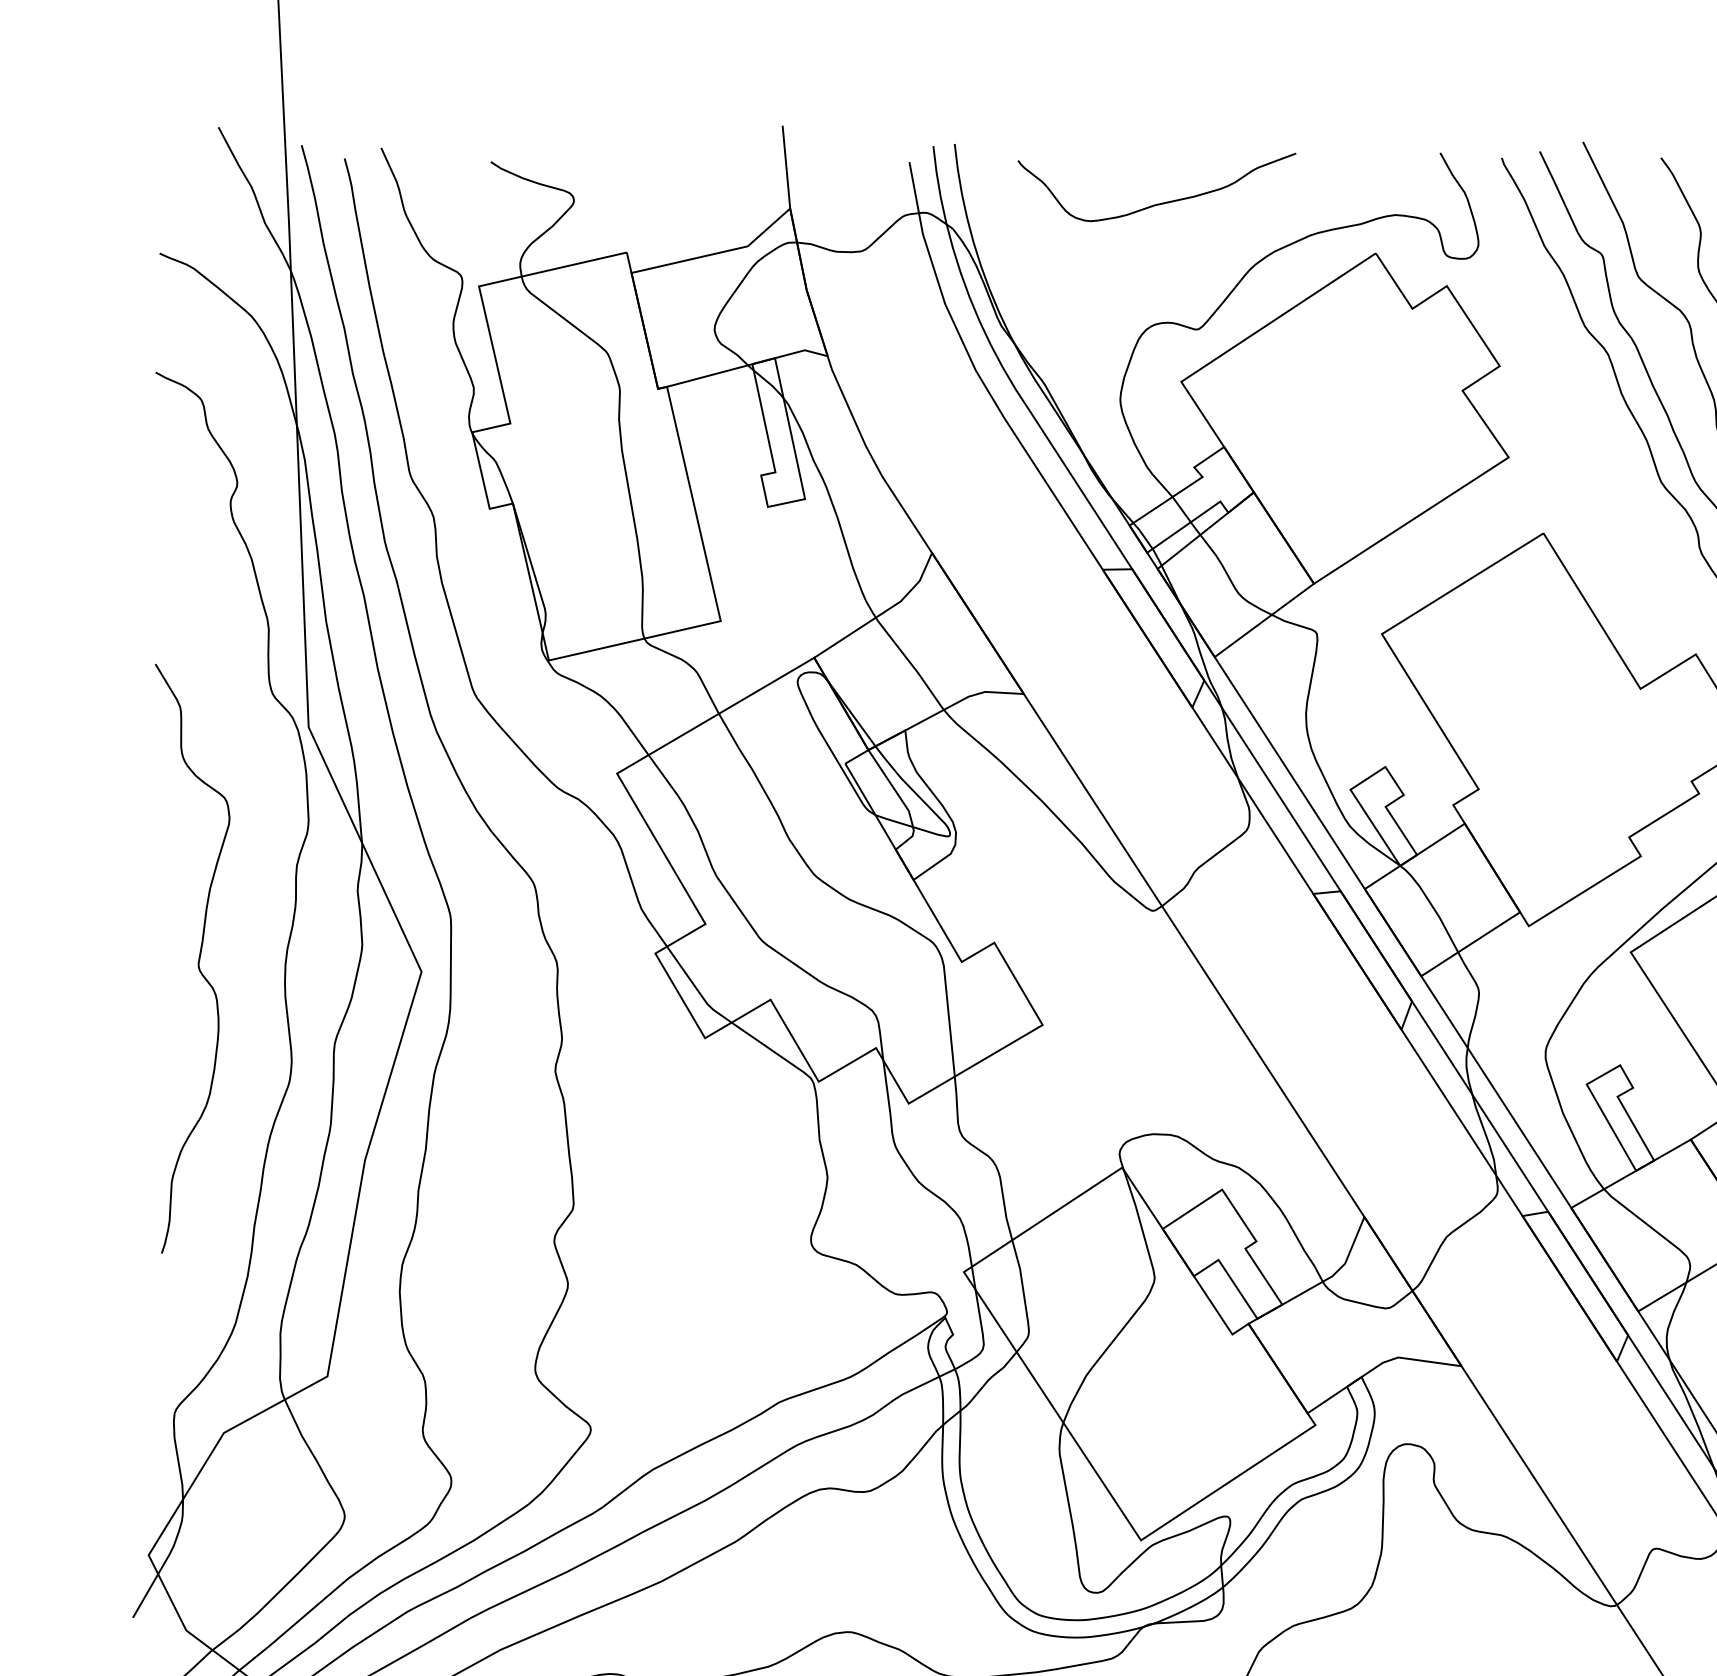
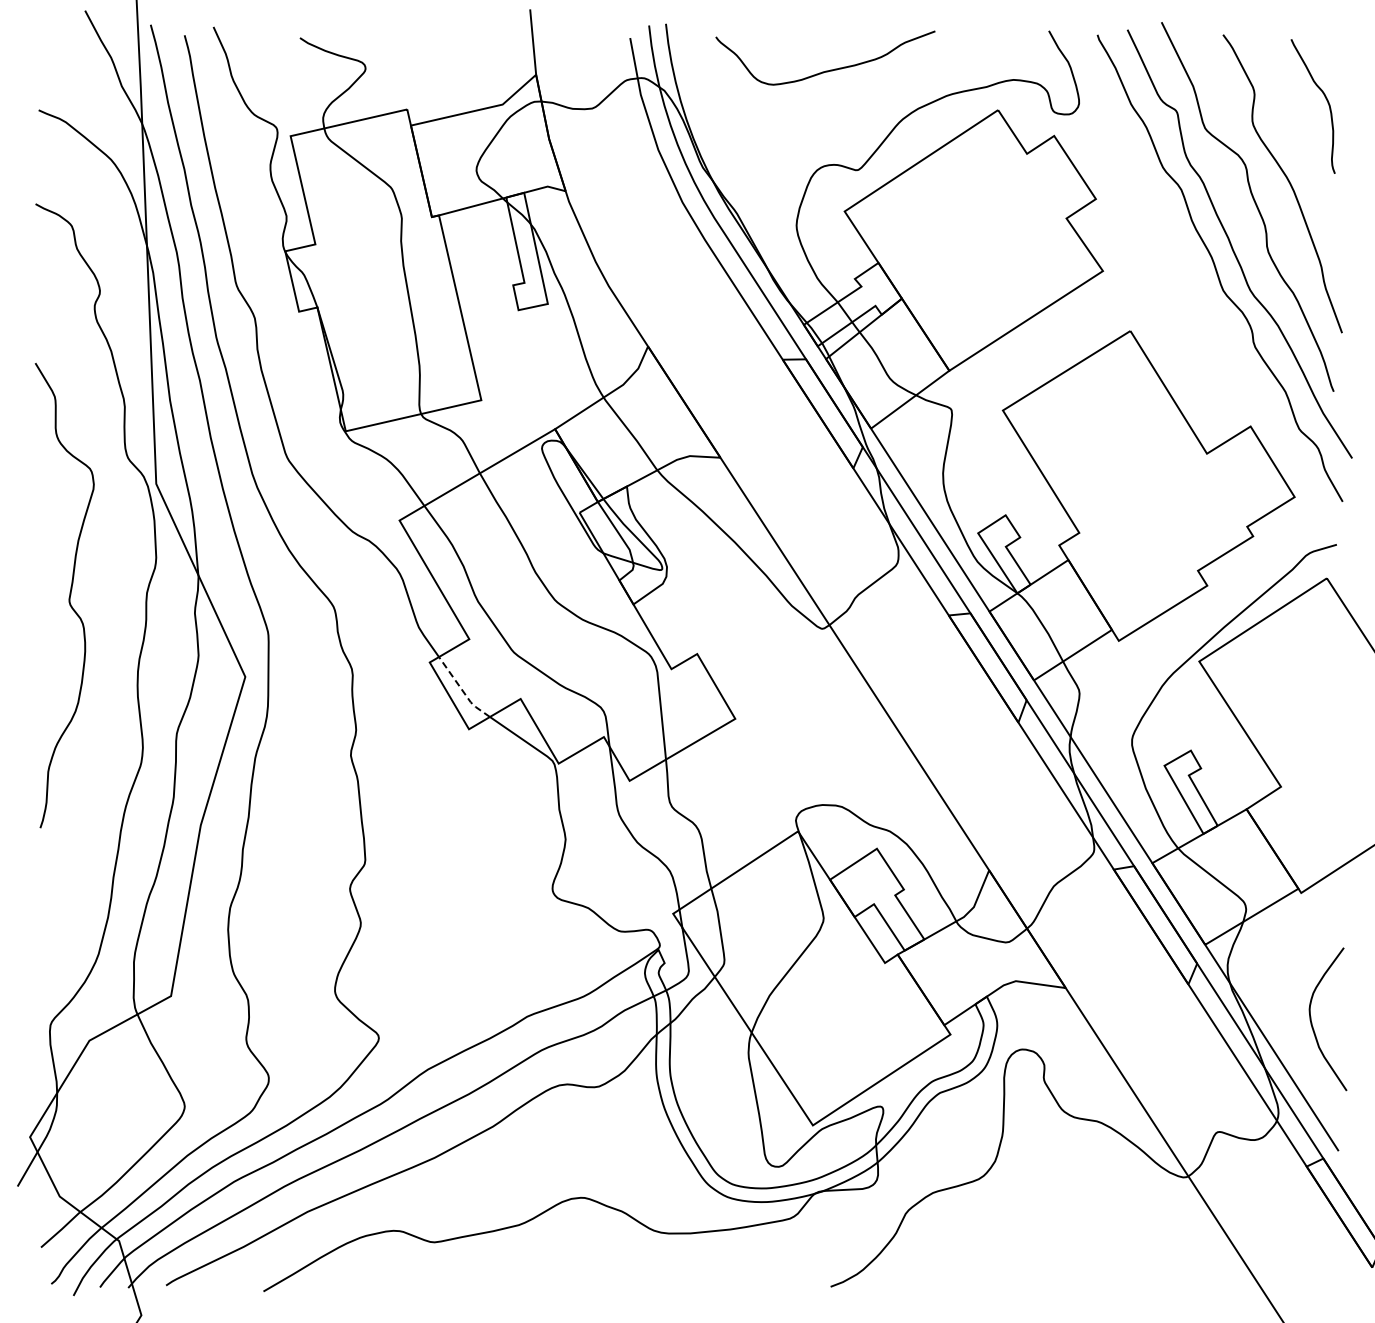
curve: (197, 961) -> (68, 597), moved
line: (696, 989) -> (462, 690), solid -> dashed

